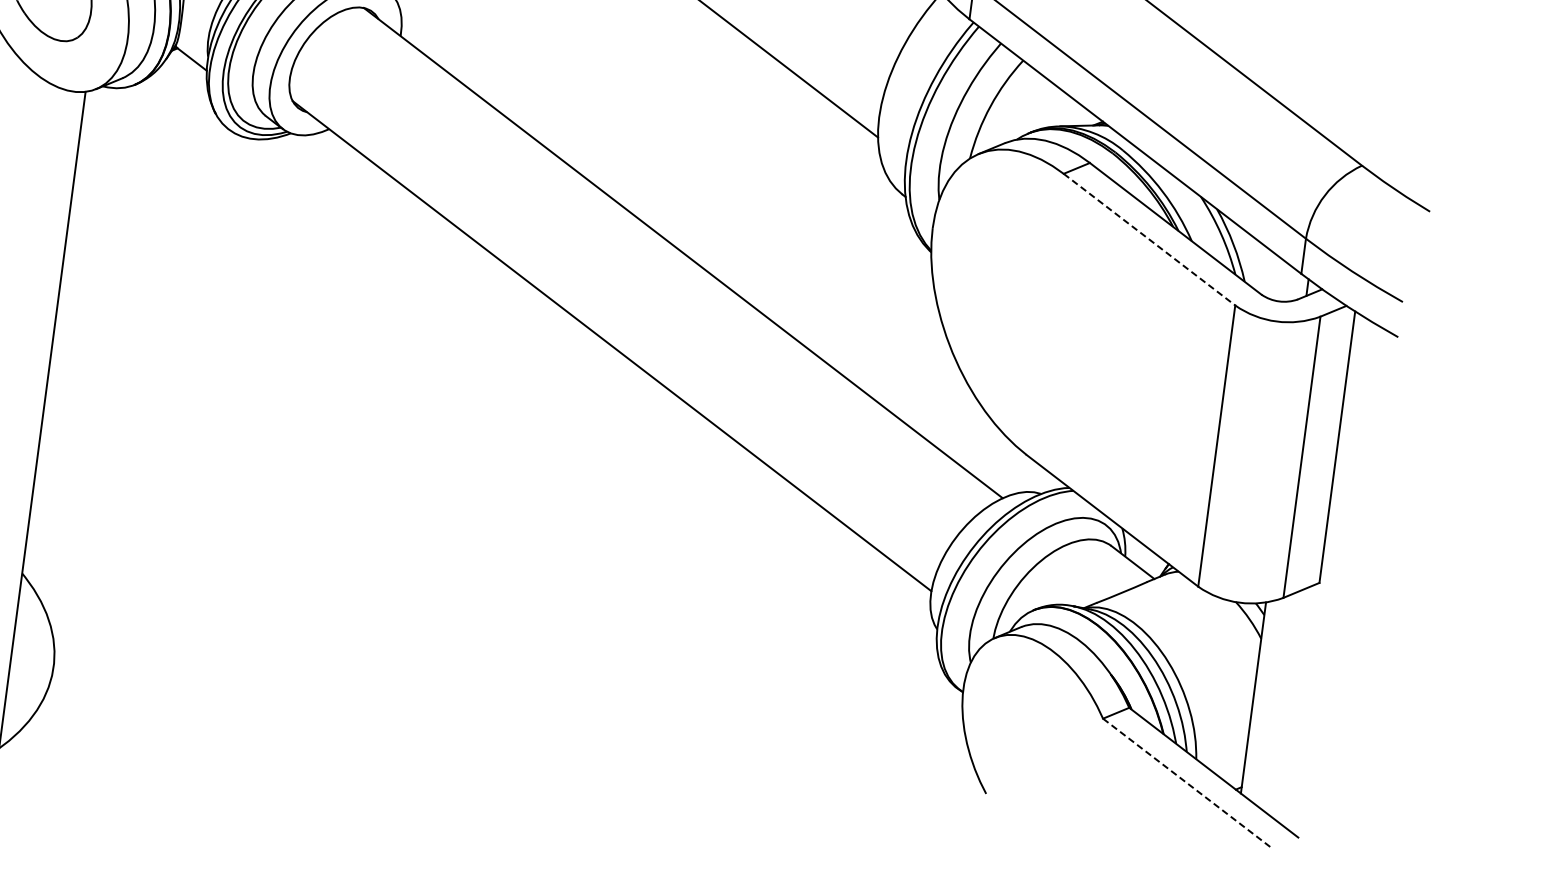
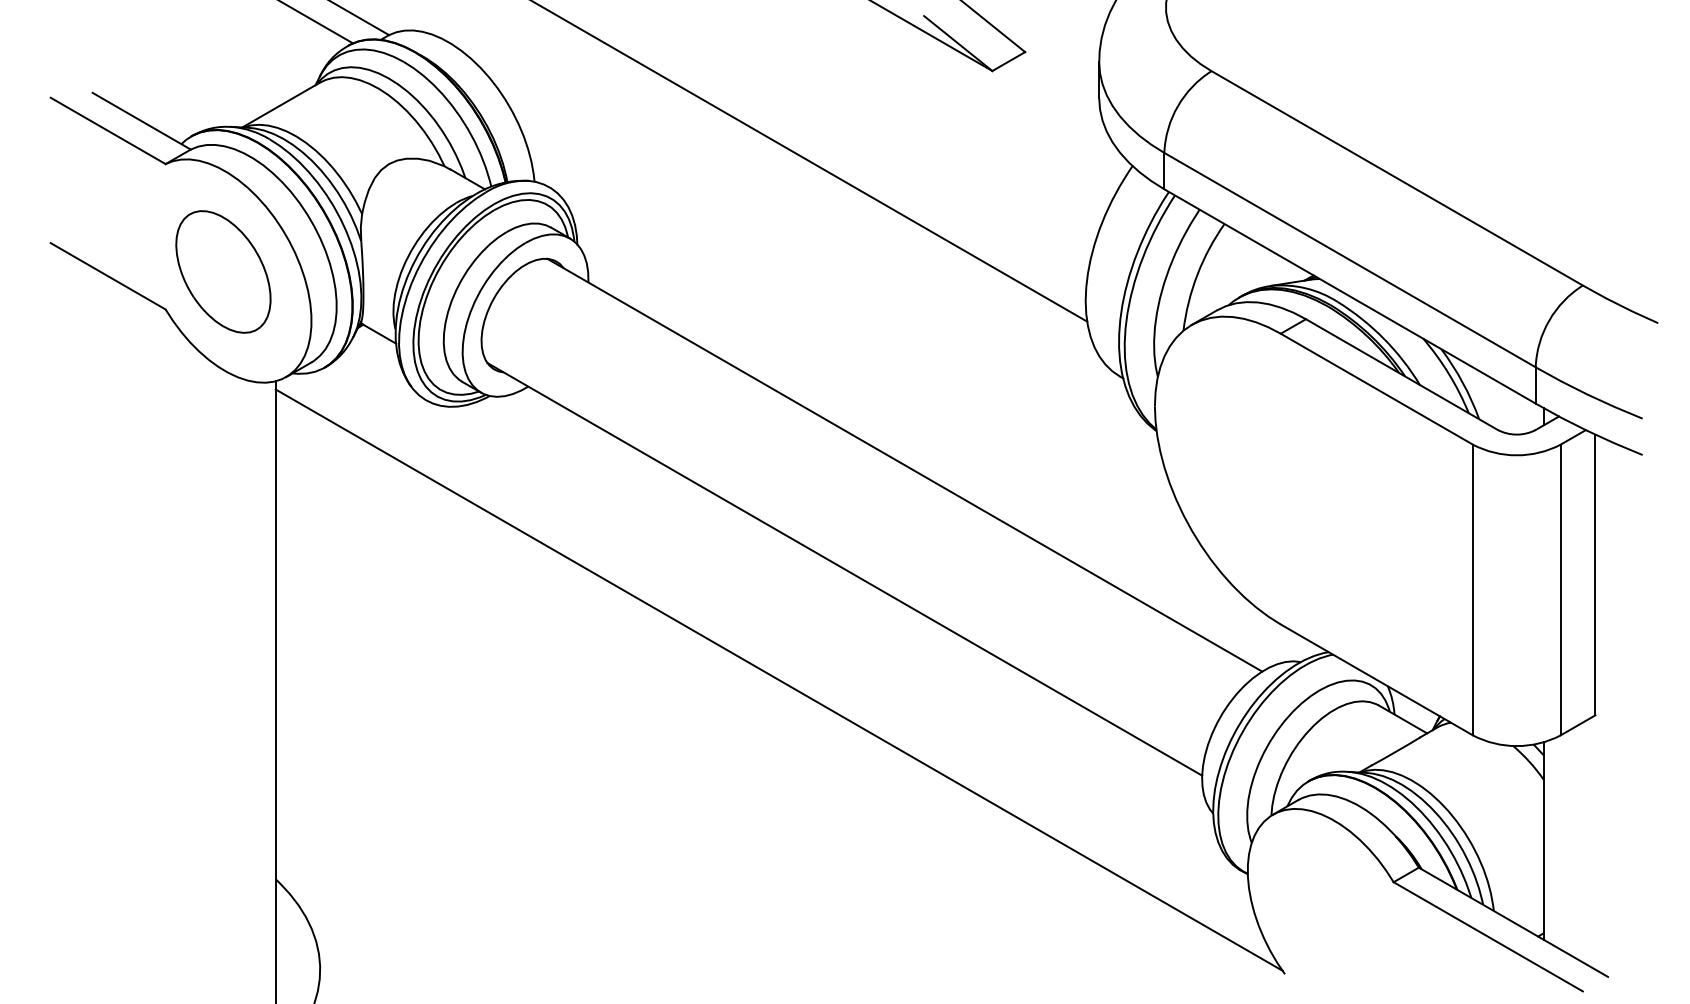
line: (1149, 239) -> (1376, 389), dashed -> solid
line: (533, 444) -> (778, 679), added
line: (1187, 784) -> (1488, 937), dashed -> solid

